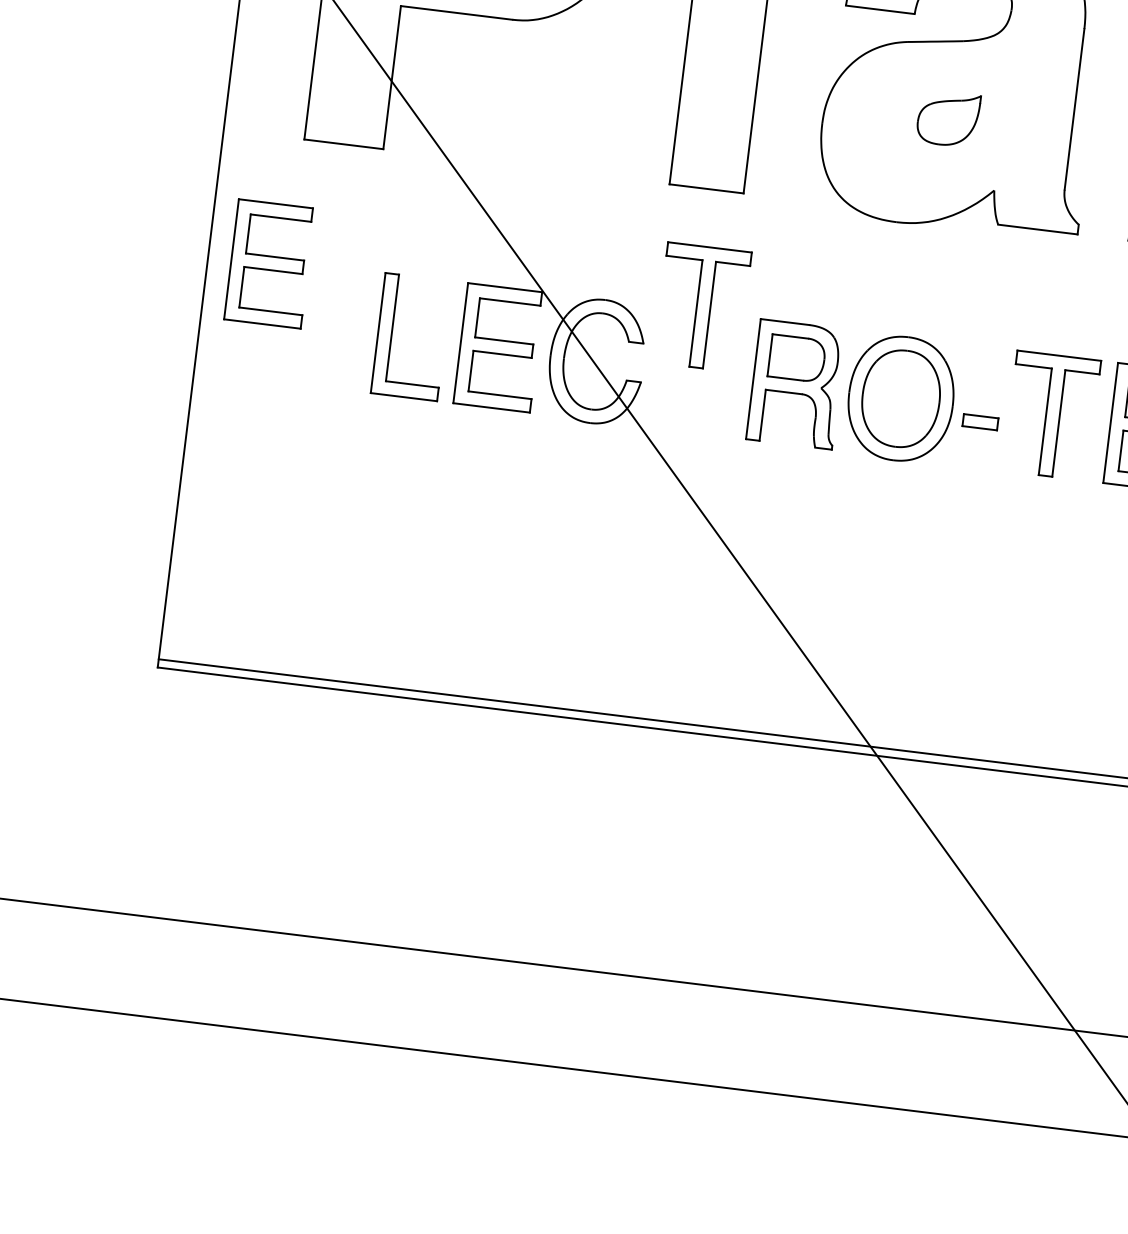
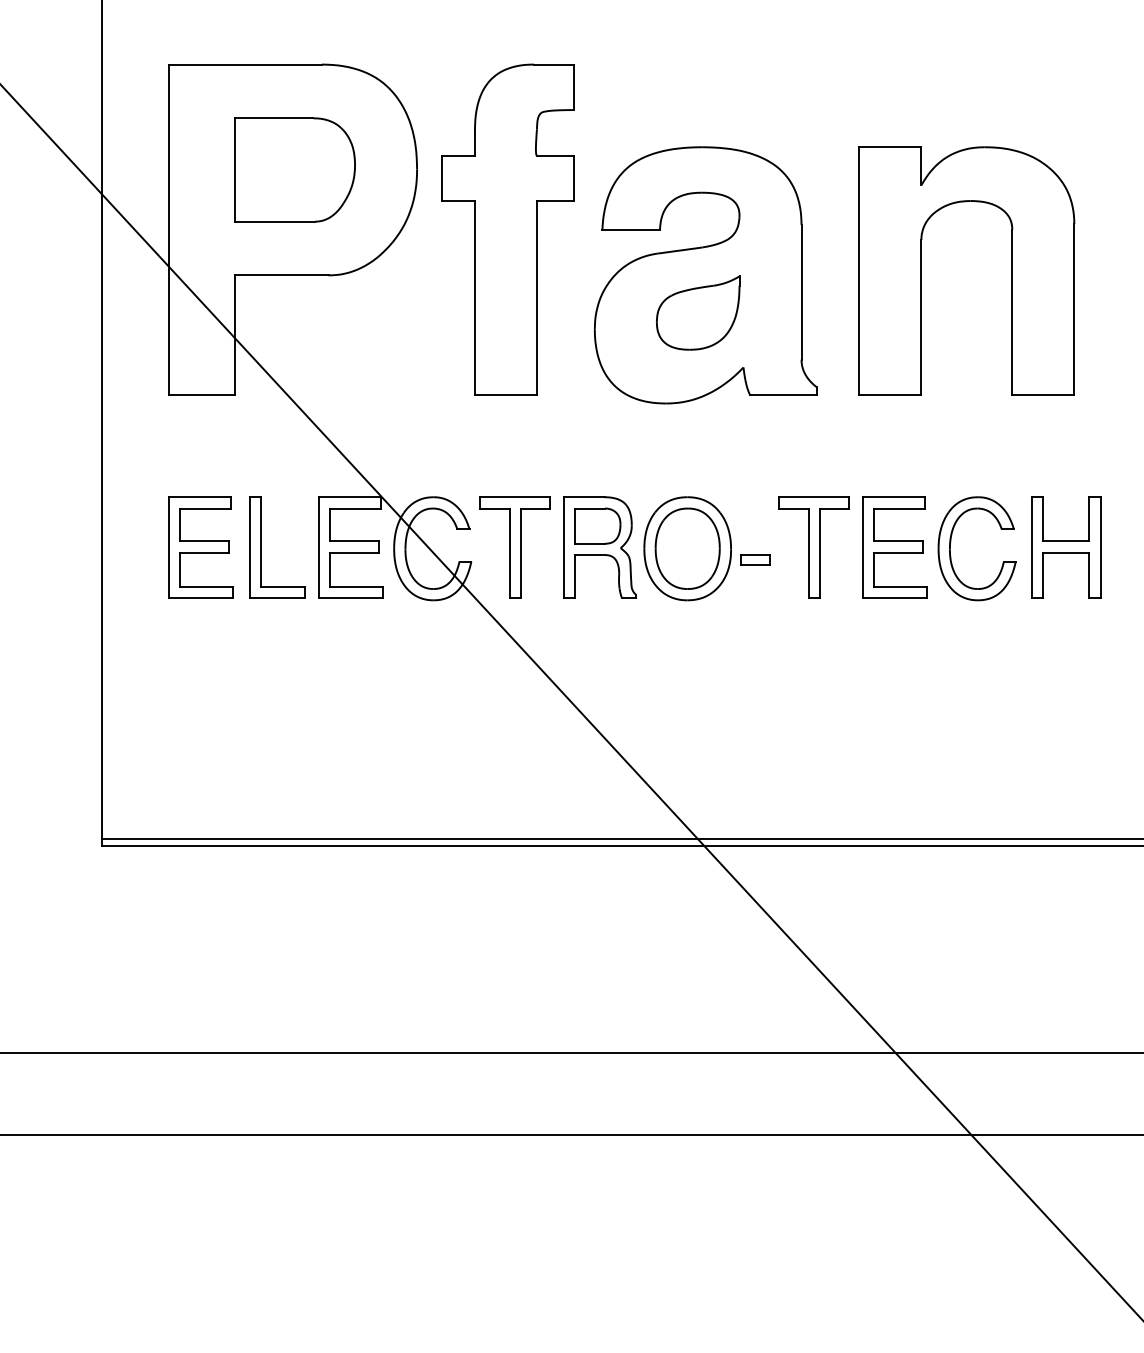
part: (948, 118) -> (698, 312), size x1.67
part: (269, 263) -> (200, 547), moved
part: (702, 307) -> (514, 547), moved

